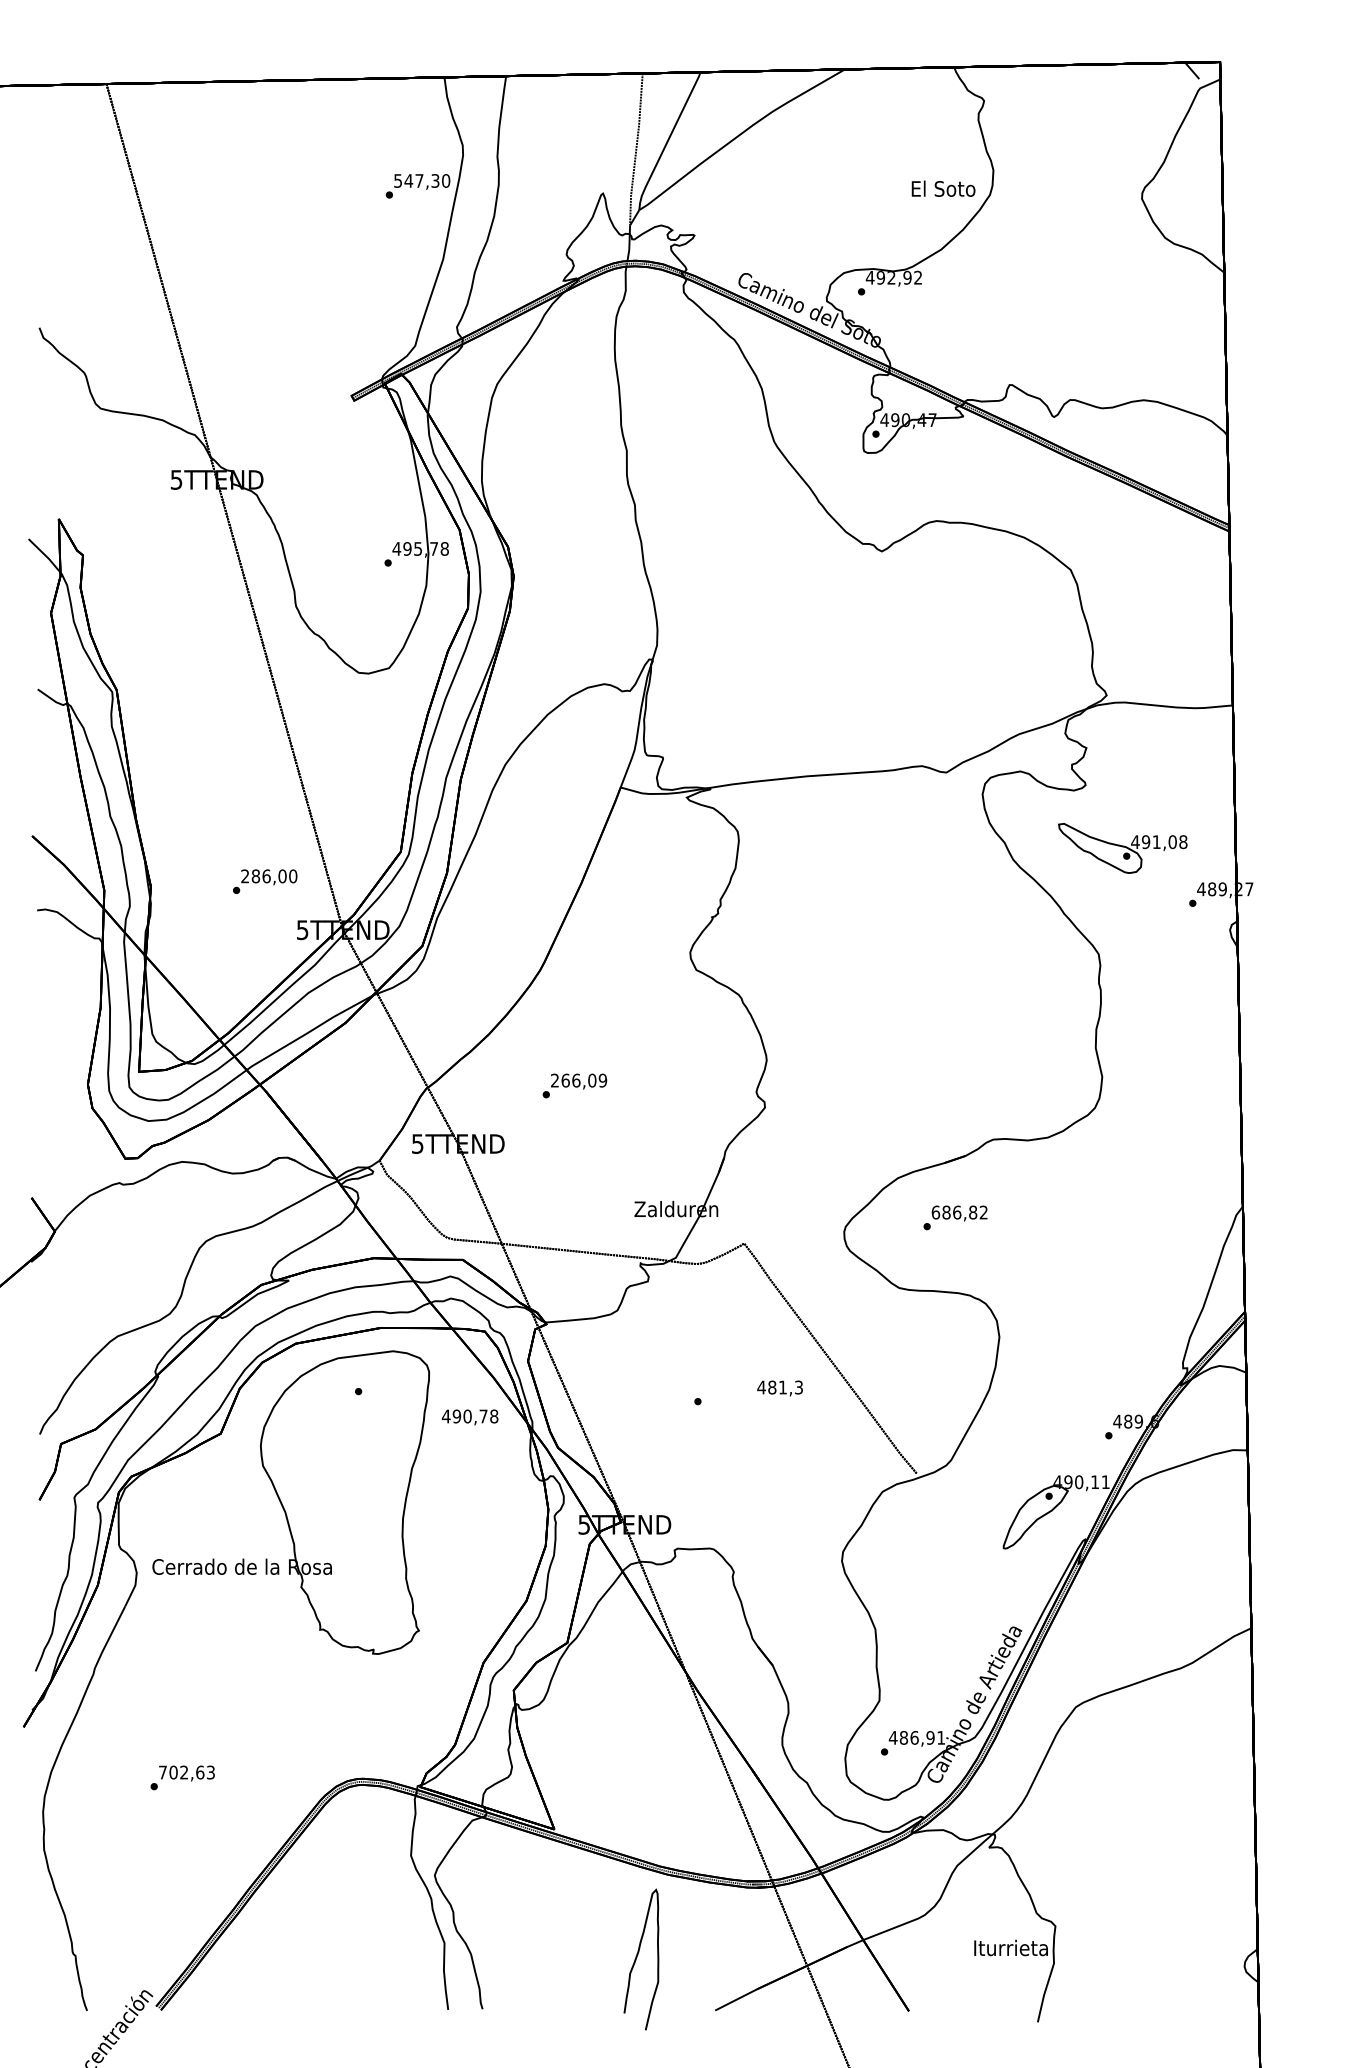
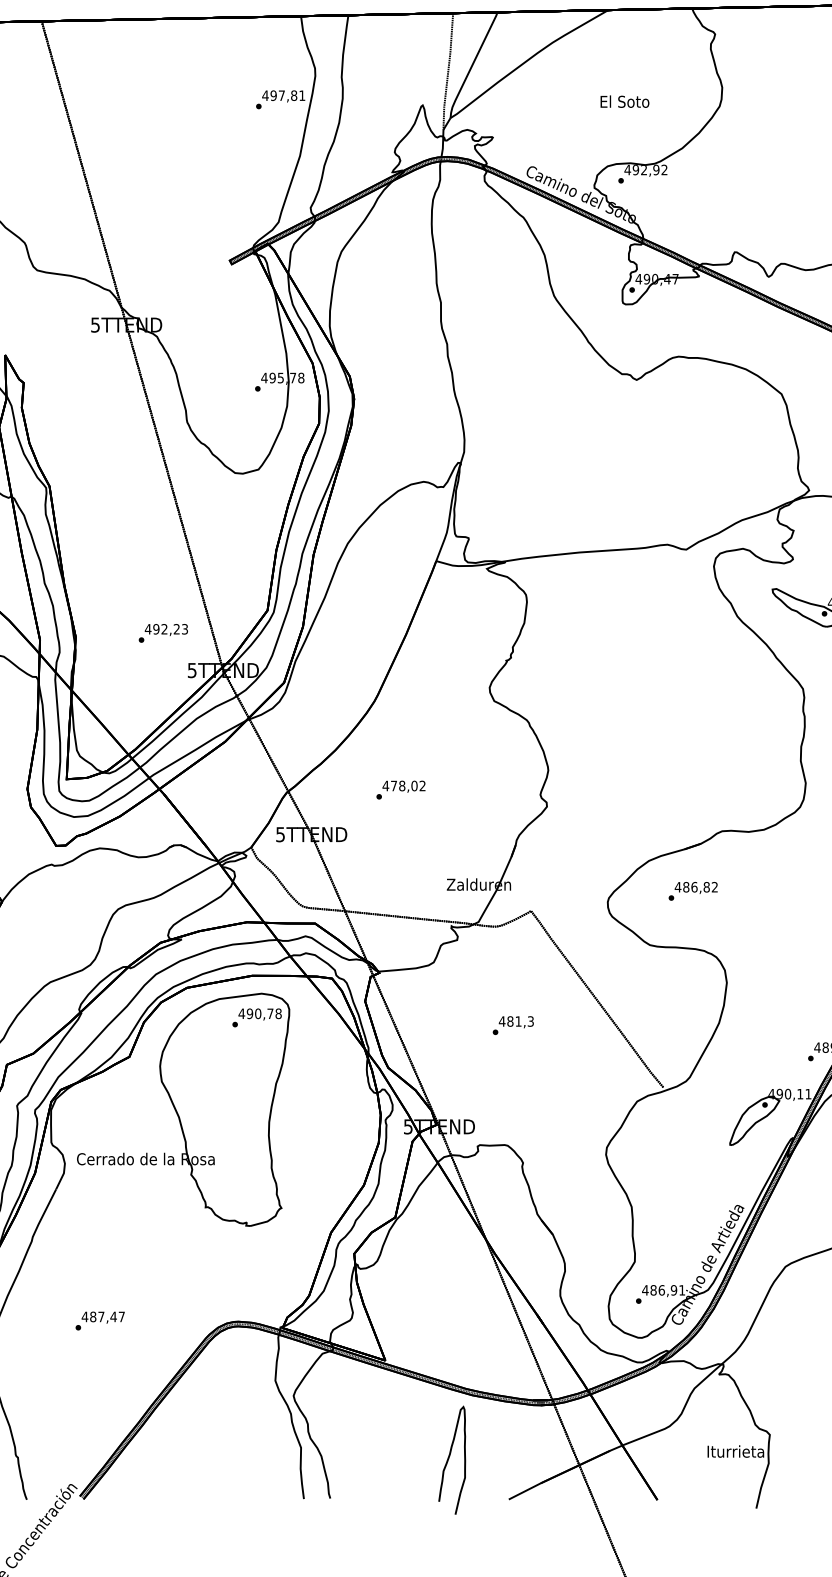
text: (421, 180) -> (283, 95), 547,30 -> 497,81
text: (943, 188) -> (624, 101), moved
text: (268, 876) -> (166, 629), 286,00 -> 492,23
text: (578, 1080) -> (403, 785), 266,09 -> 478,02
text: (935, 1212) -> (677, 887), 686,82 -> 486,82
text: (779, 1388) -> (515, 1022), moved
text: (469, 1417) -> (259, 1014), moved
text: (186, 1772) -> (103, 1316), 702,63 -> 487,47

